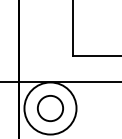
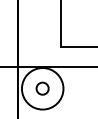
circle: (50, 108) -> (42, 88), size x0.6

